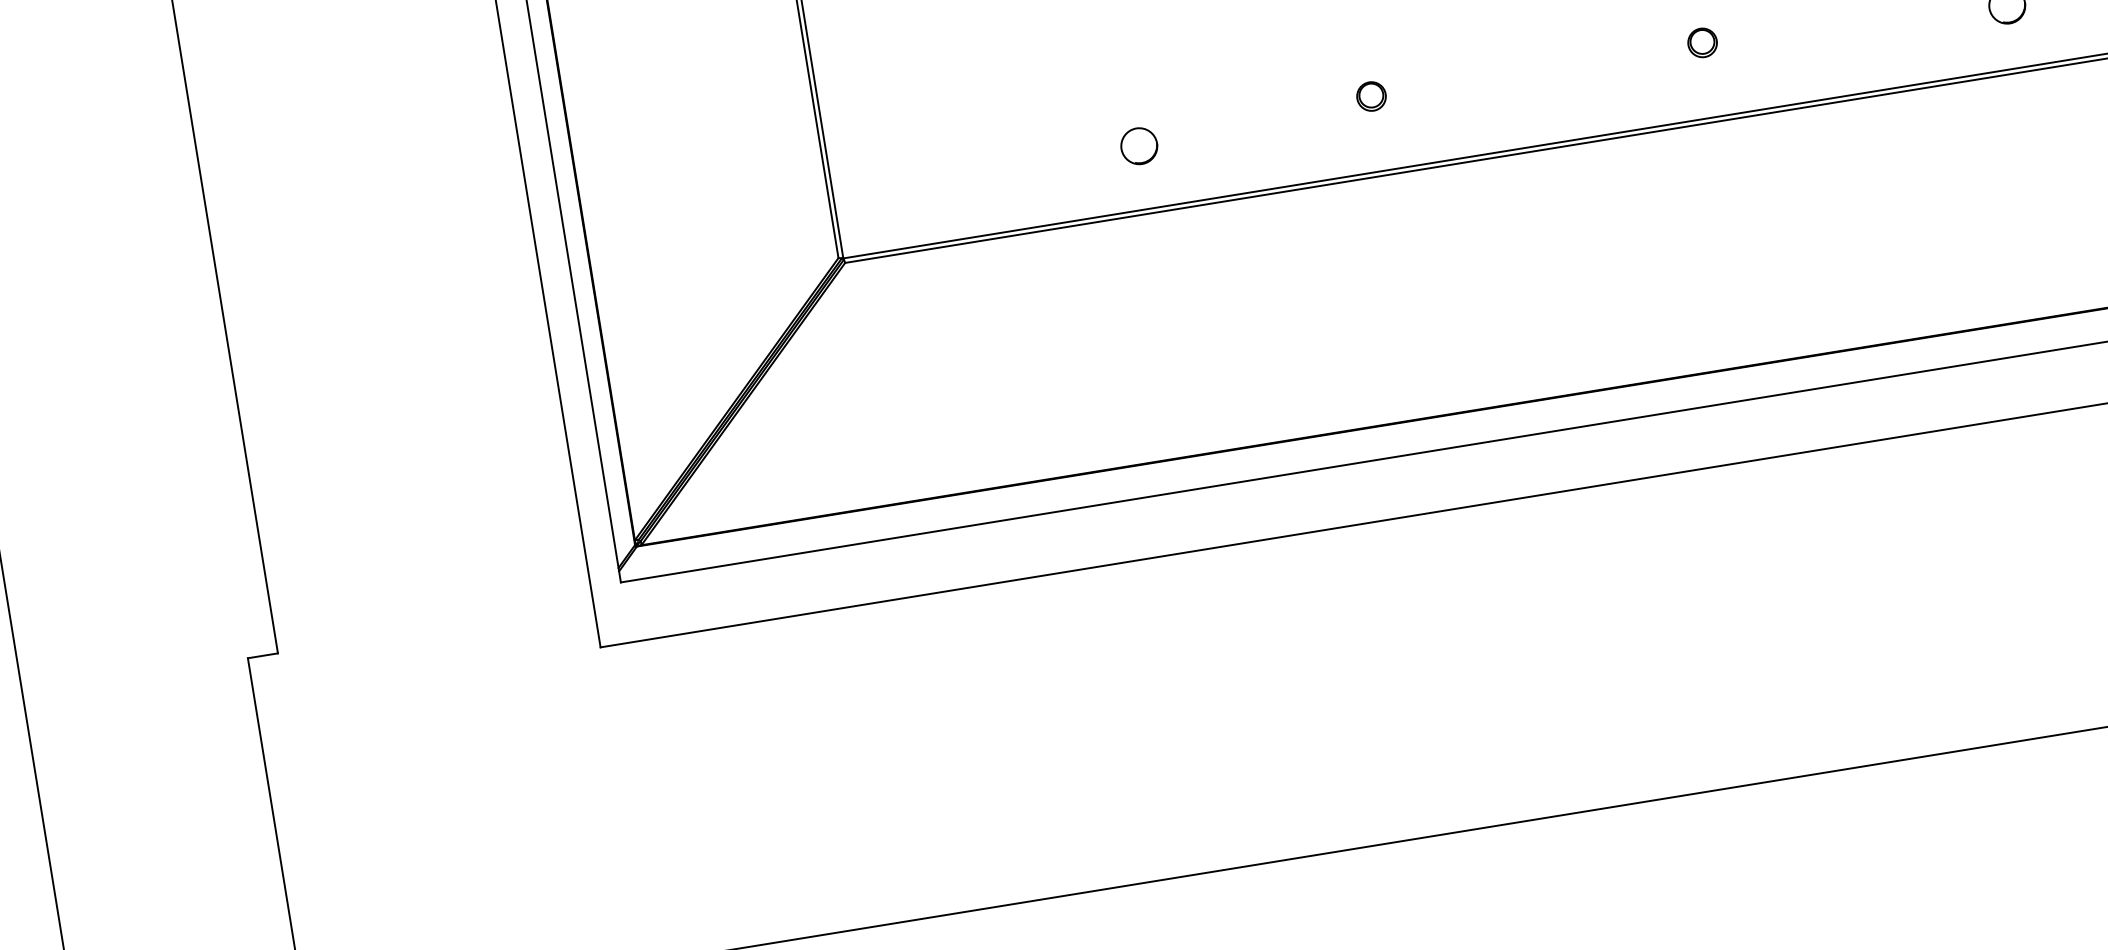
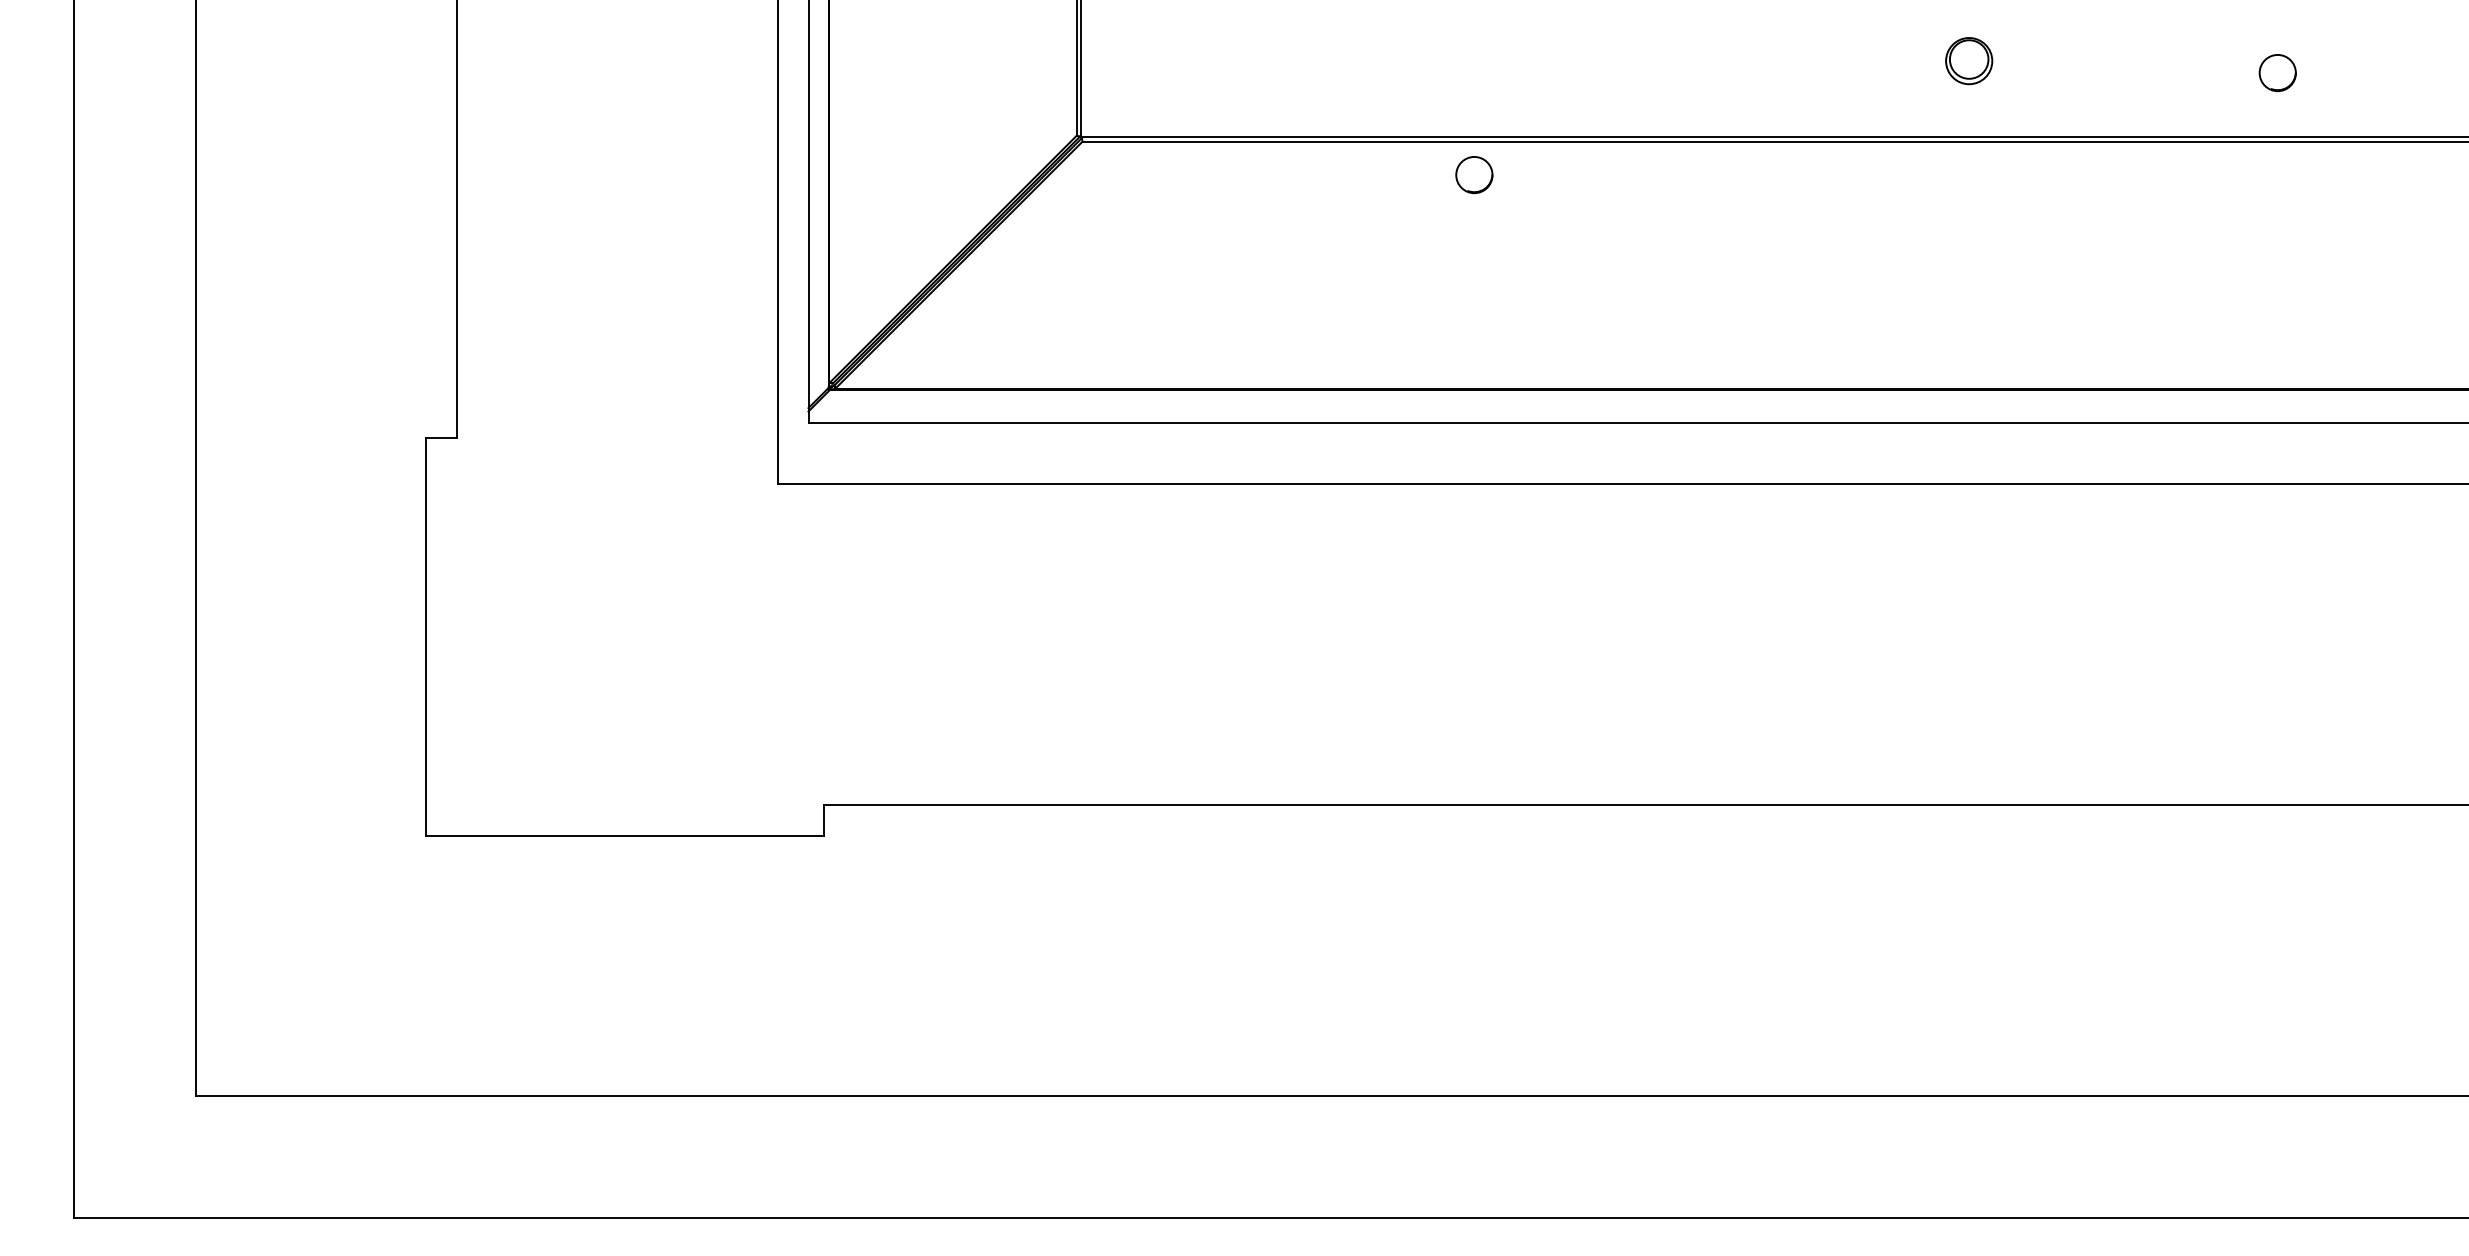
part: (1702, 42) -> (1969, 60), size x1.6
part: (1371, 96) -> (1631, 60), removed
circle: (1139, 146) -> (1474, 175), moved

